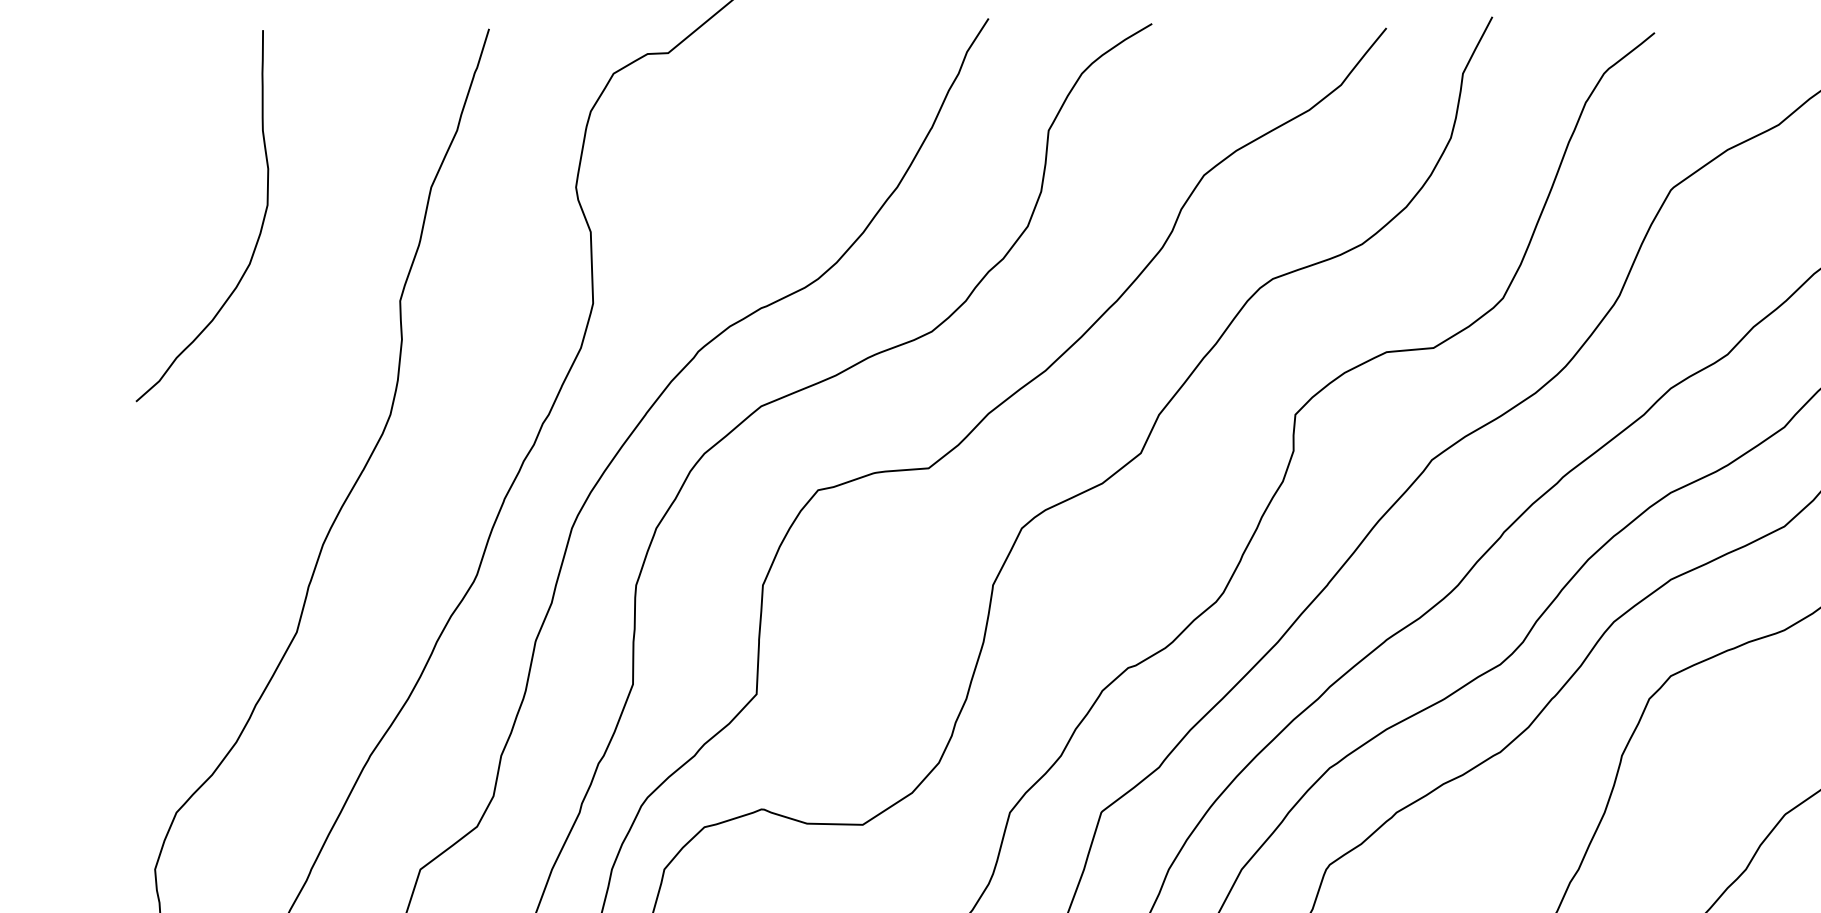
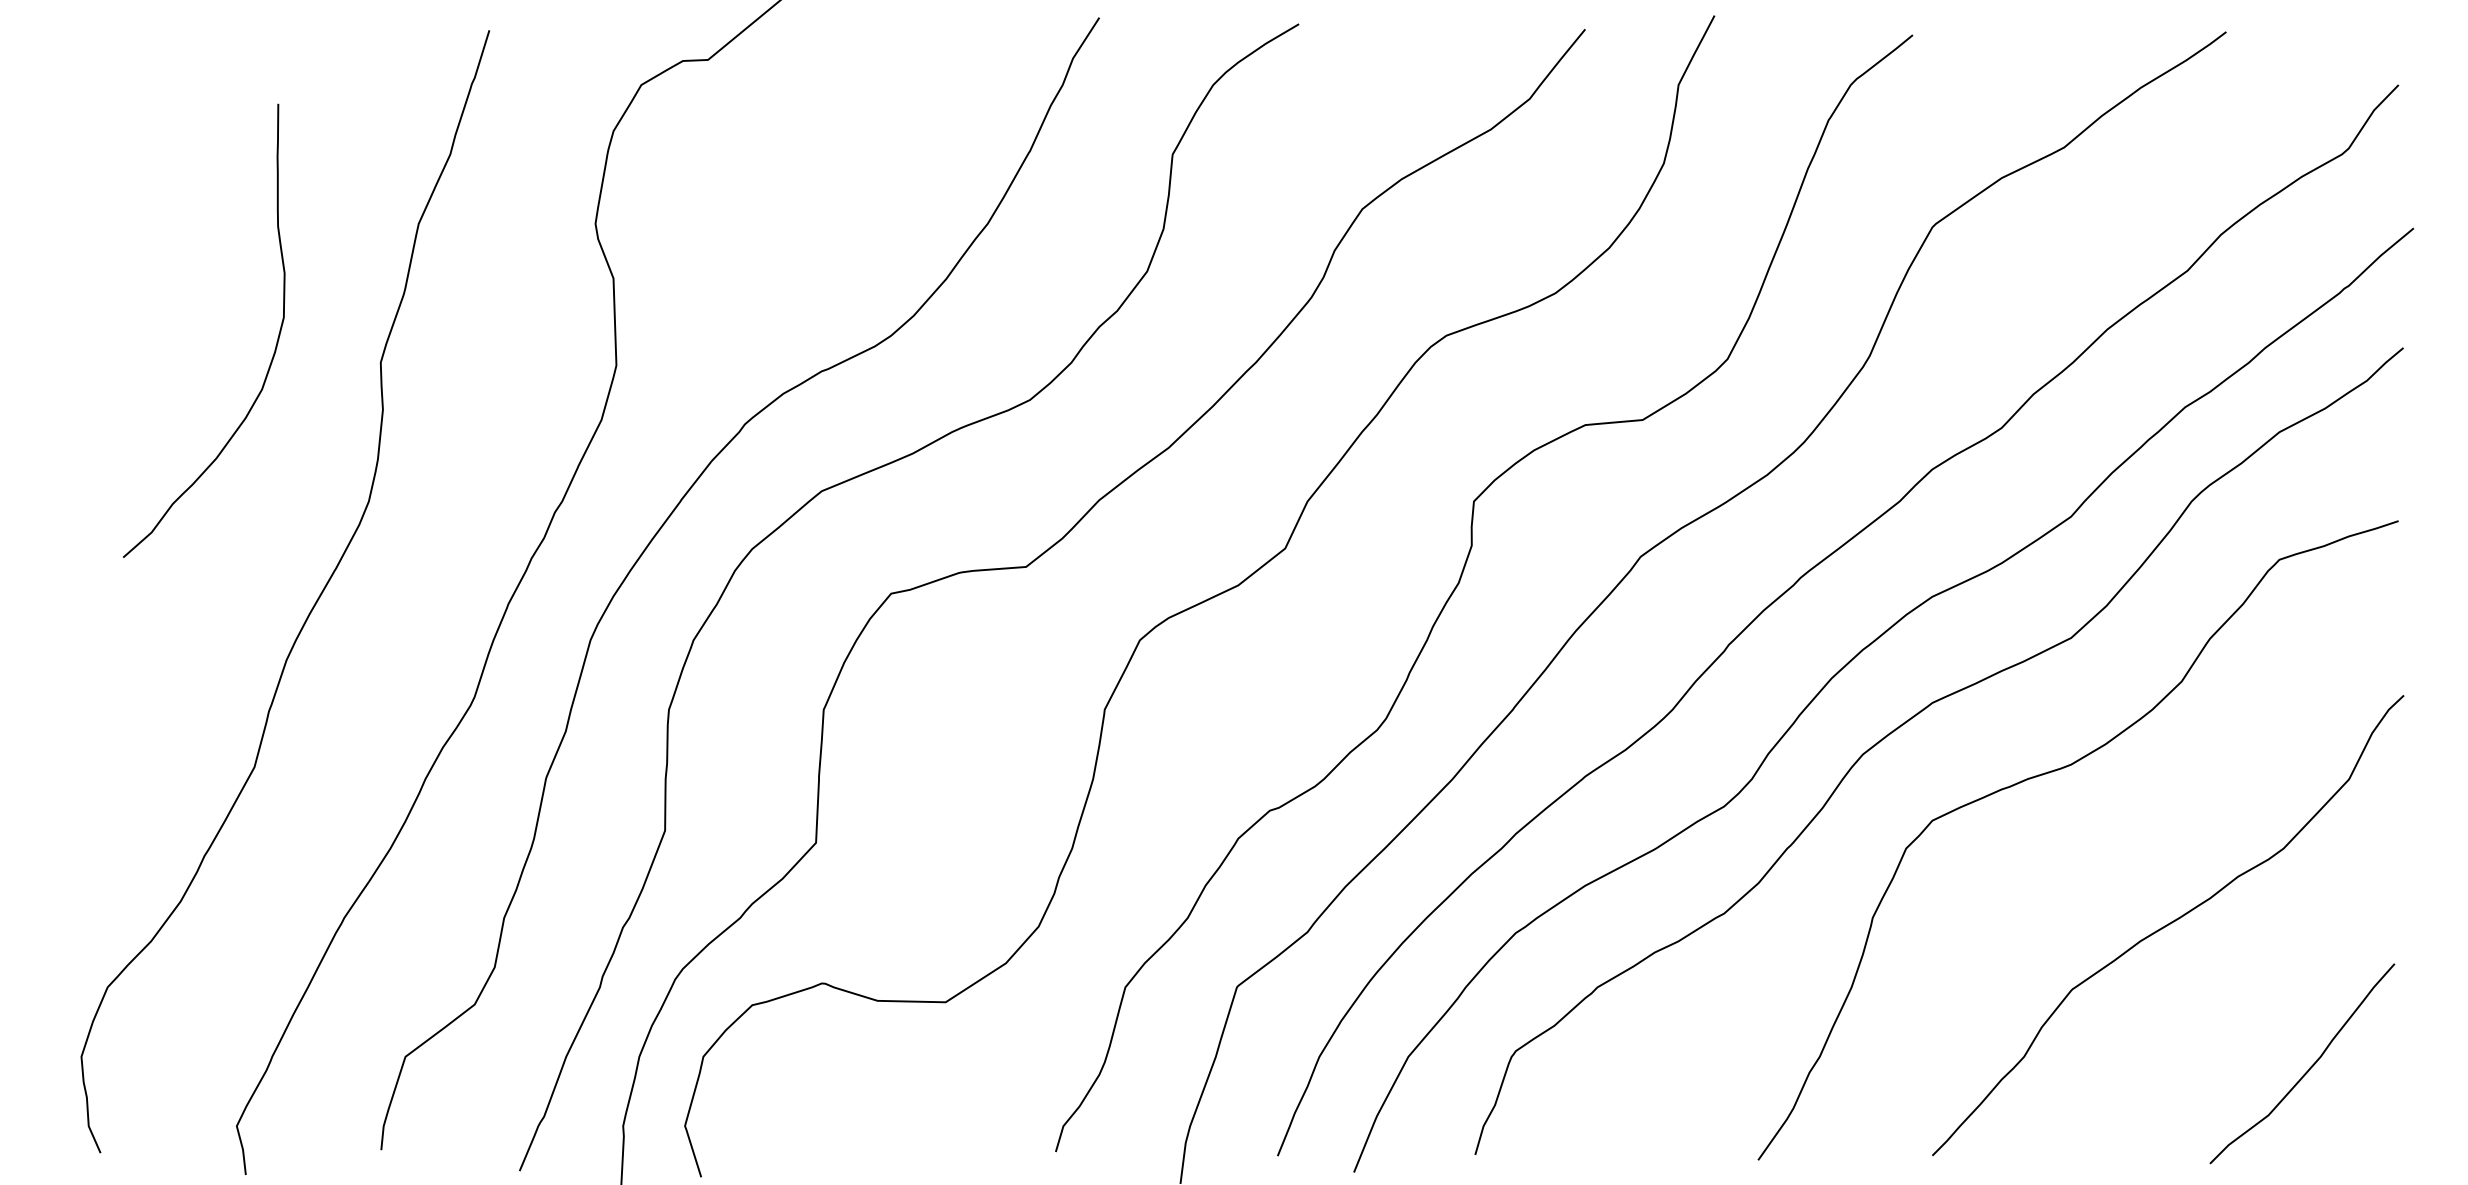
curve: (259, 231) -> (274, 349), moved

